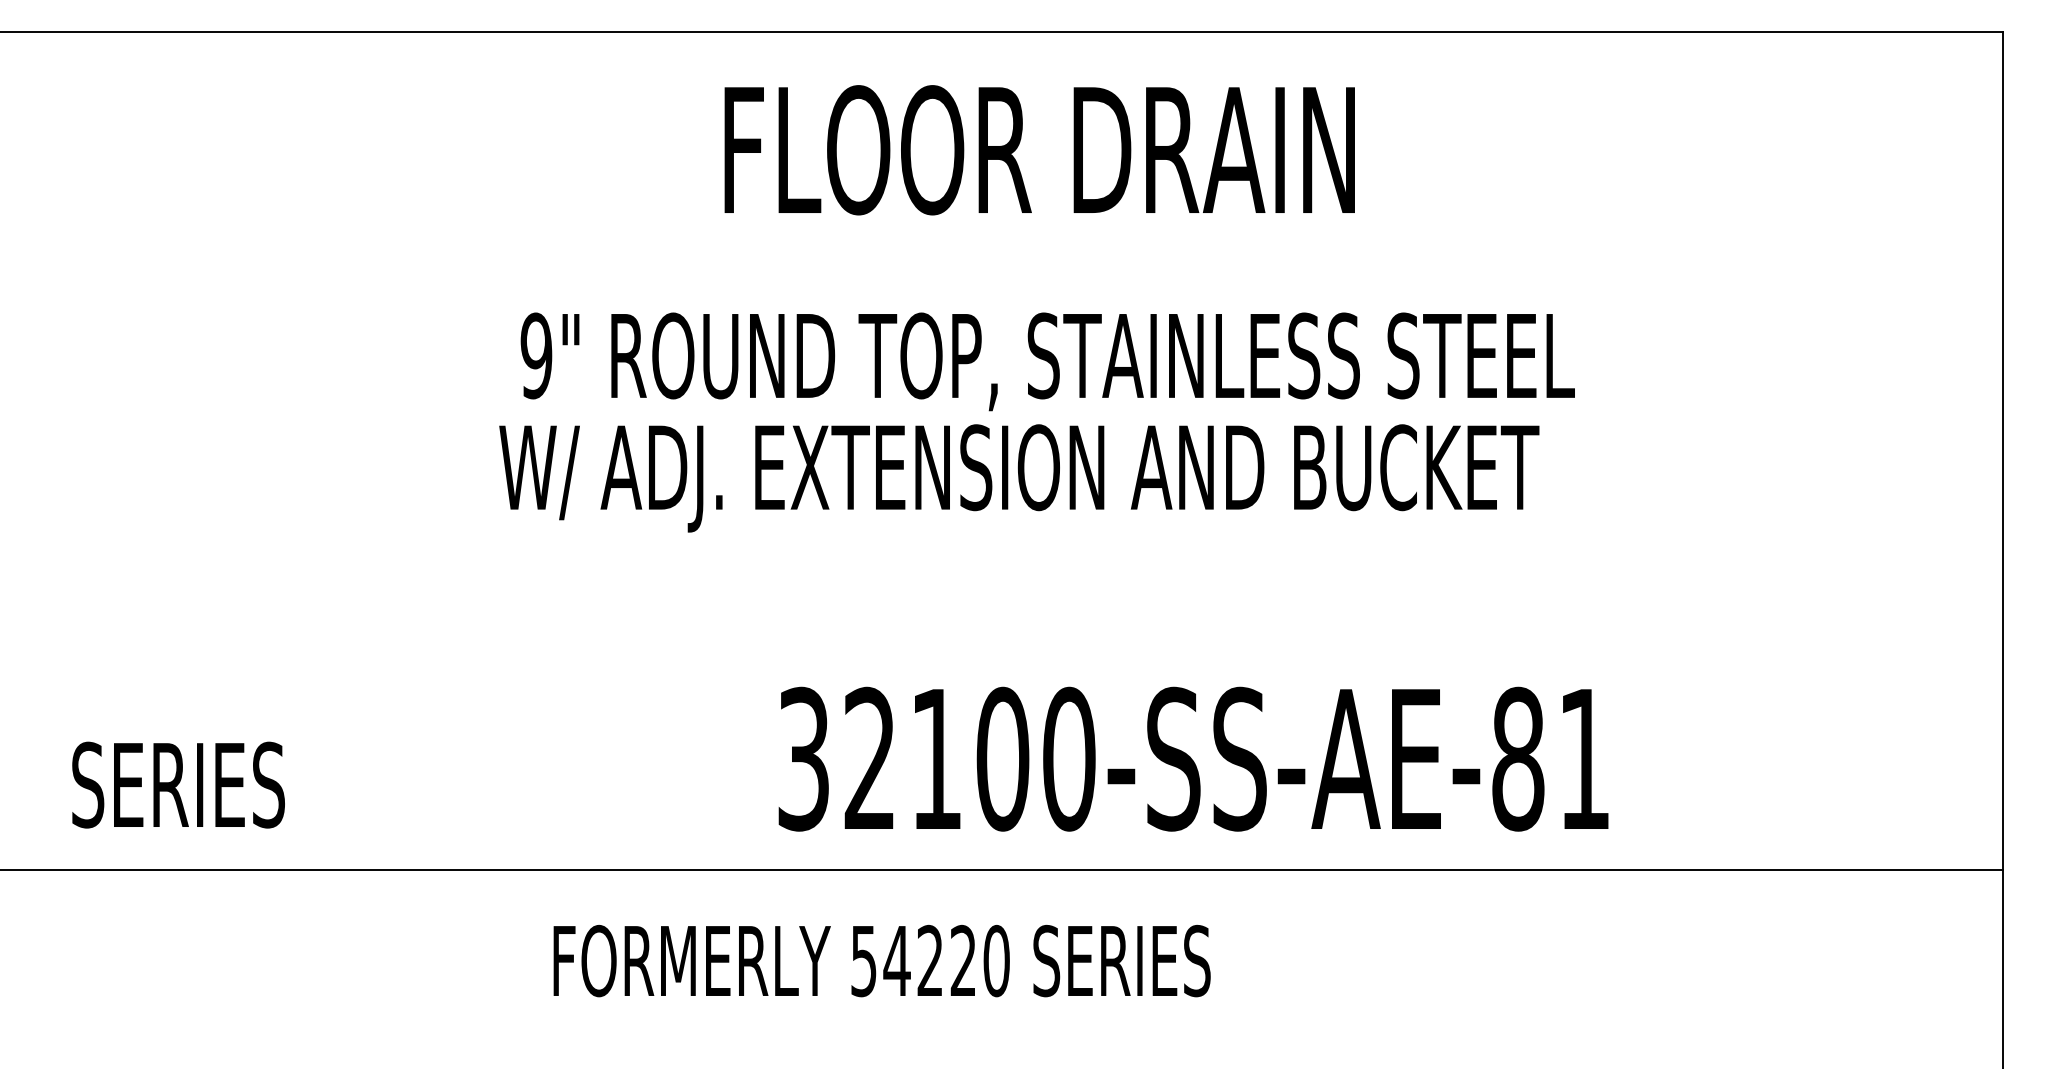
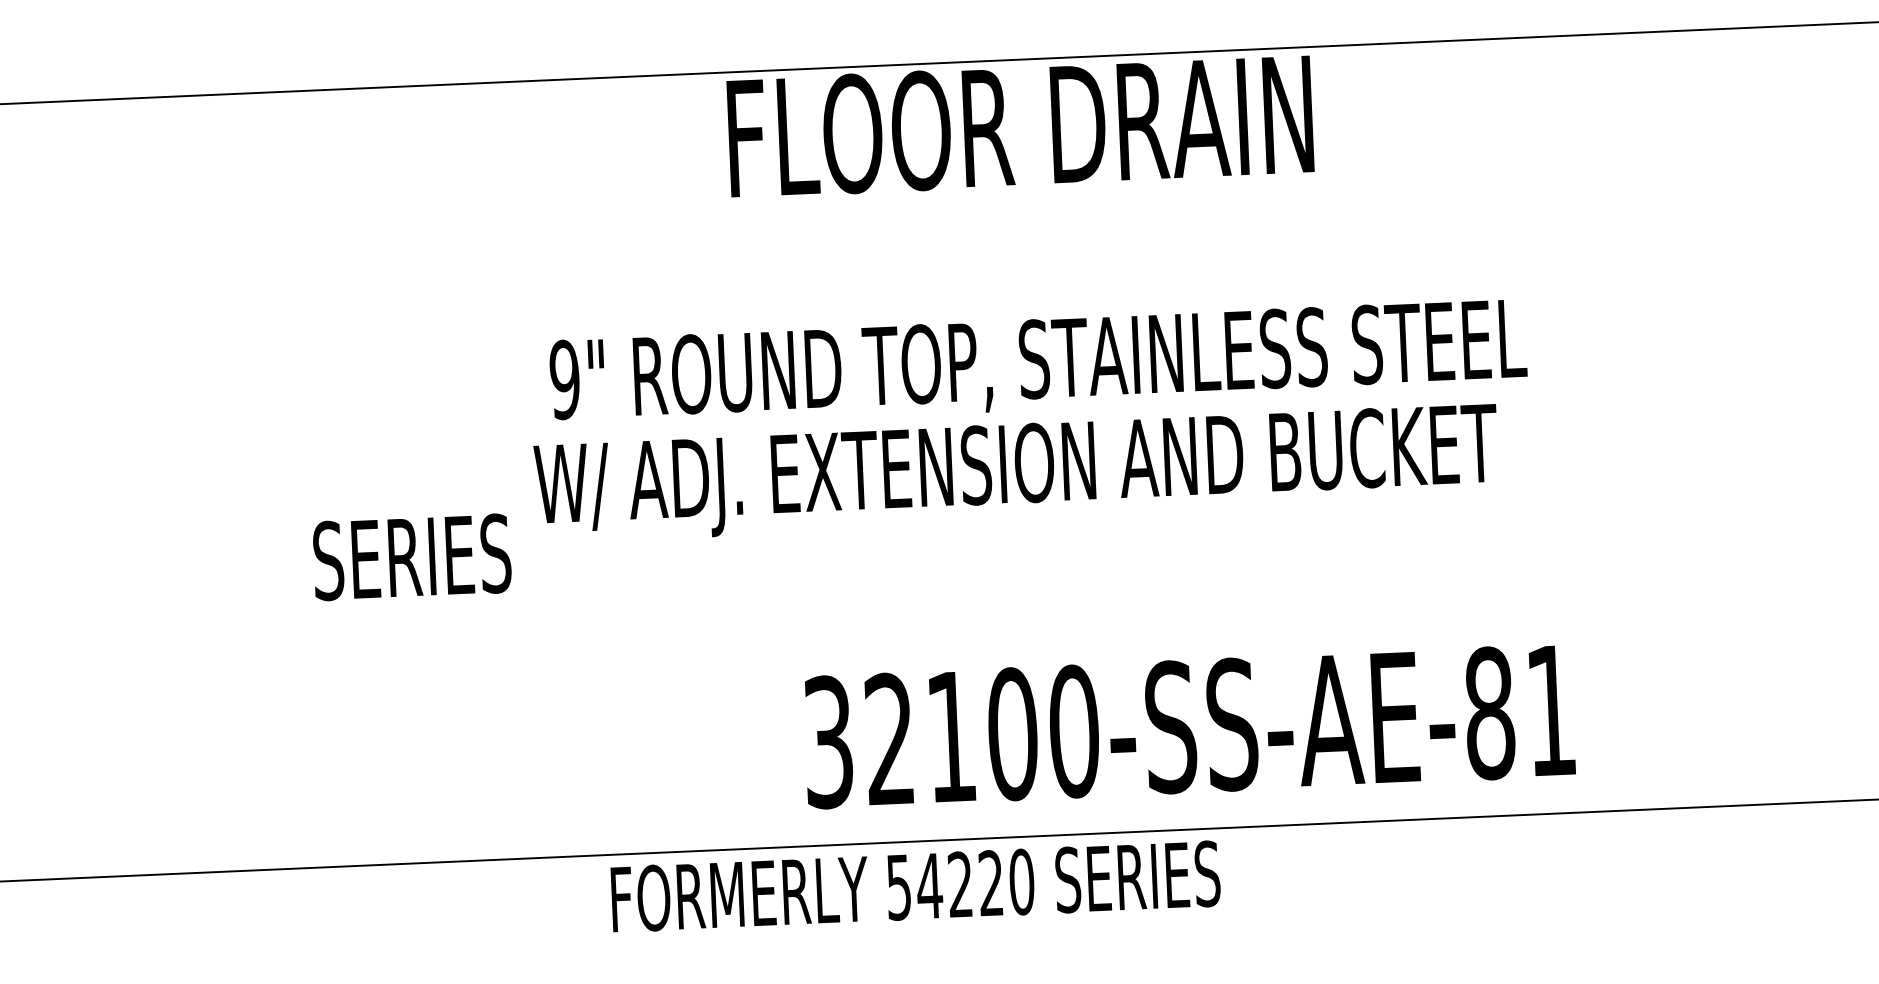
text: (1039, 150) -> (1020, 126), moved
text: (178, 784) -> (412, 556), moved
text: (881, 960) -> (915, 886), moved

